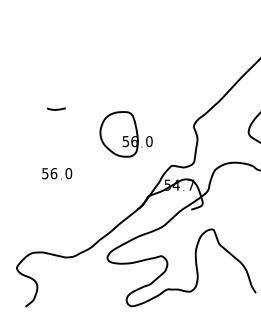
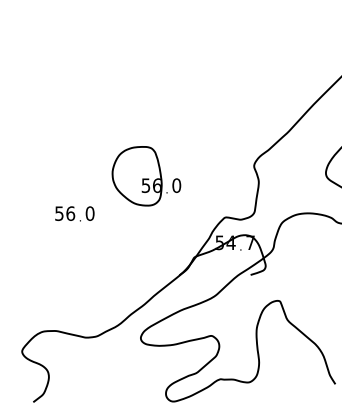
curve: (56, 109) -> (73, 143), removed
part: (126, 134) -> (146, 176), moved
text: (56, 173) -> (74, 213), moved

